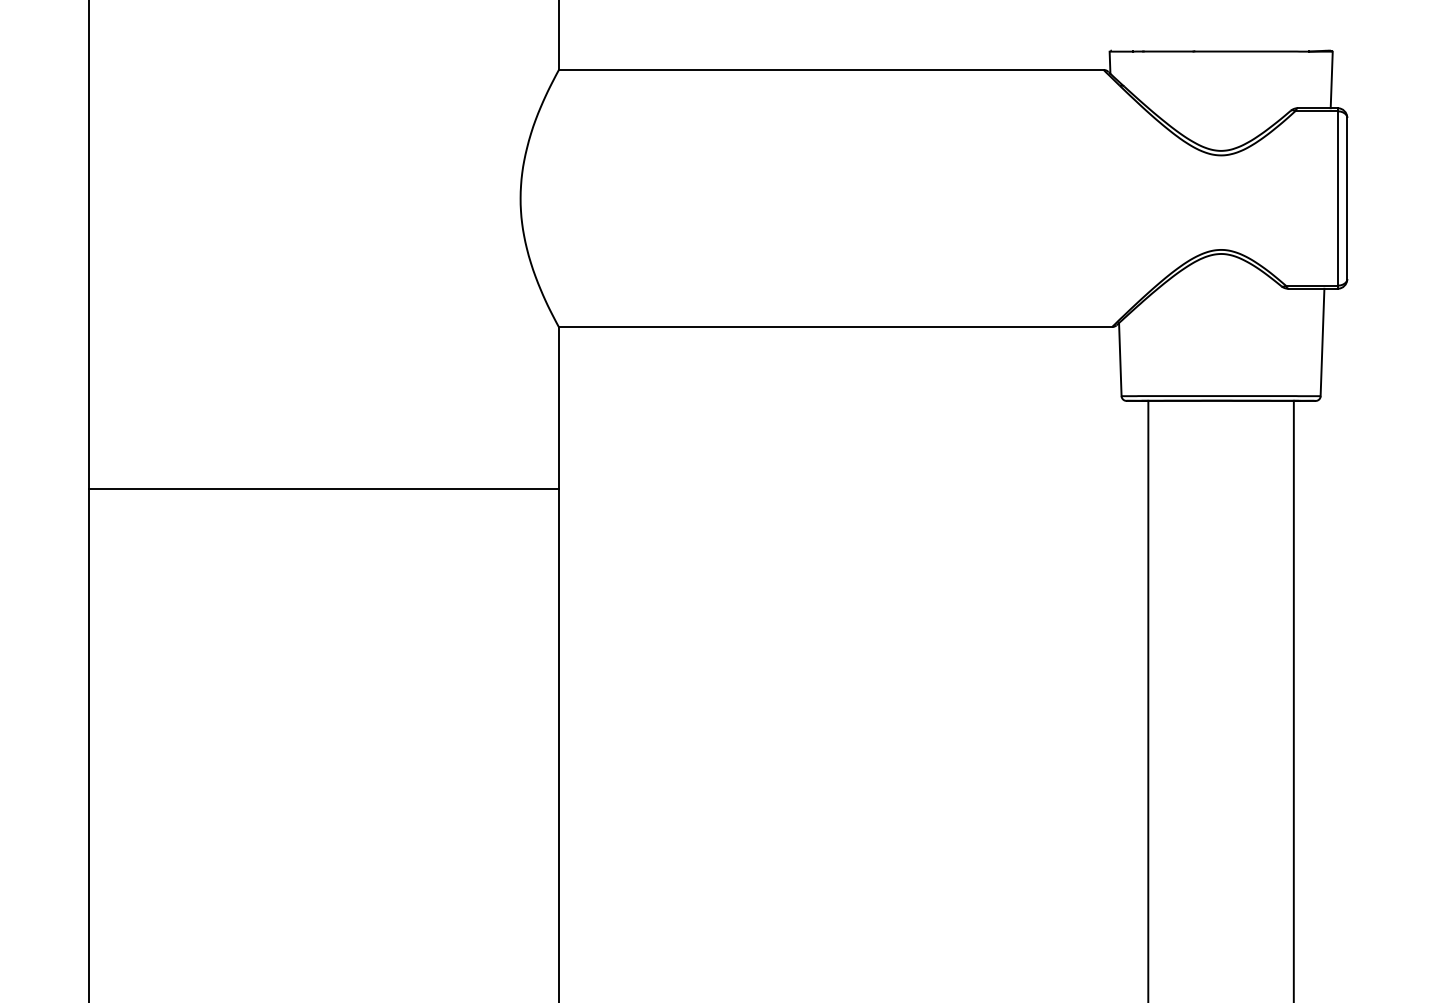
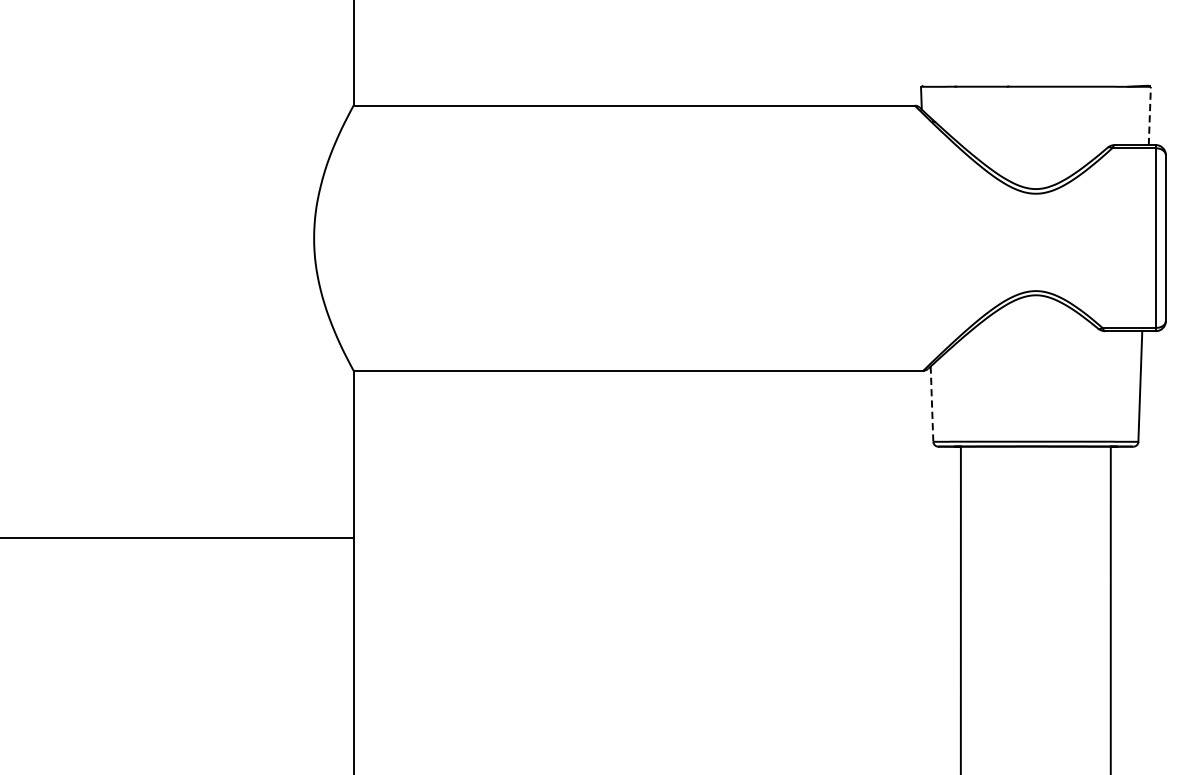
line: (1331, 79) -> (1149, 115), solid -> dashed
line: (1120, 359) -> (932, 404), solid -> dashed

